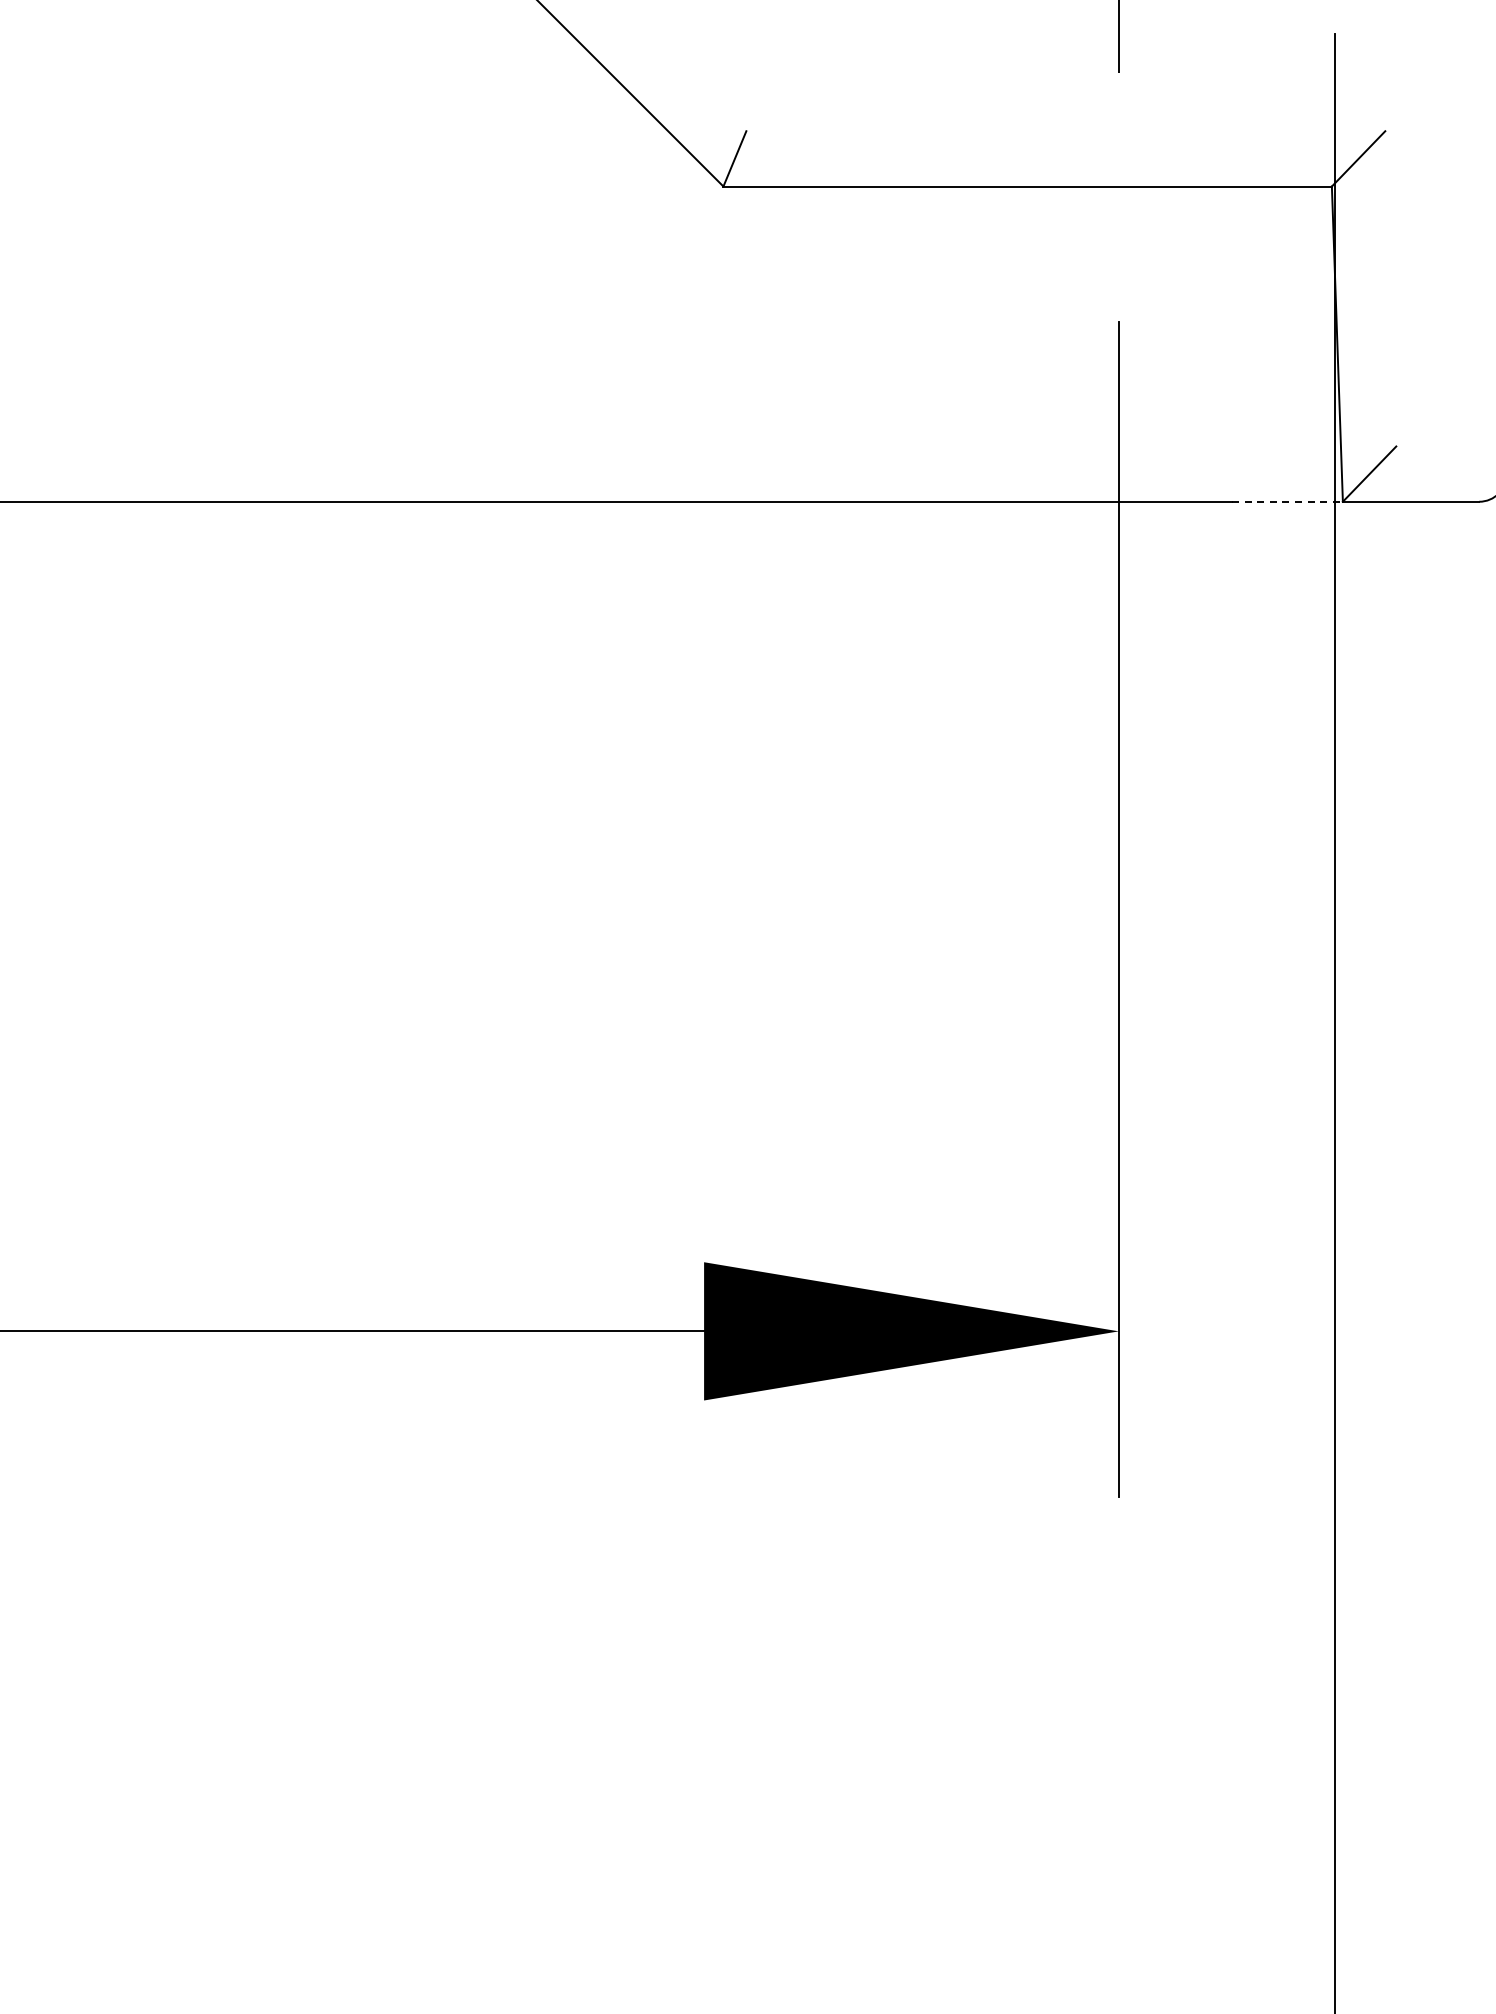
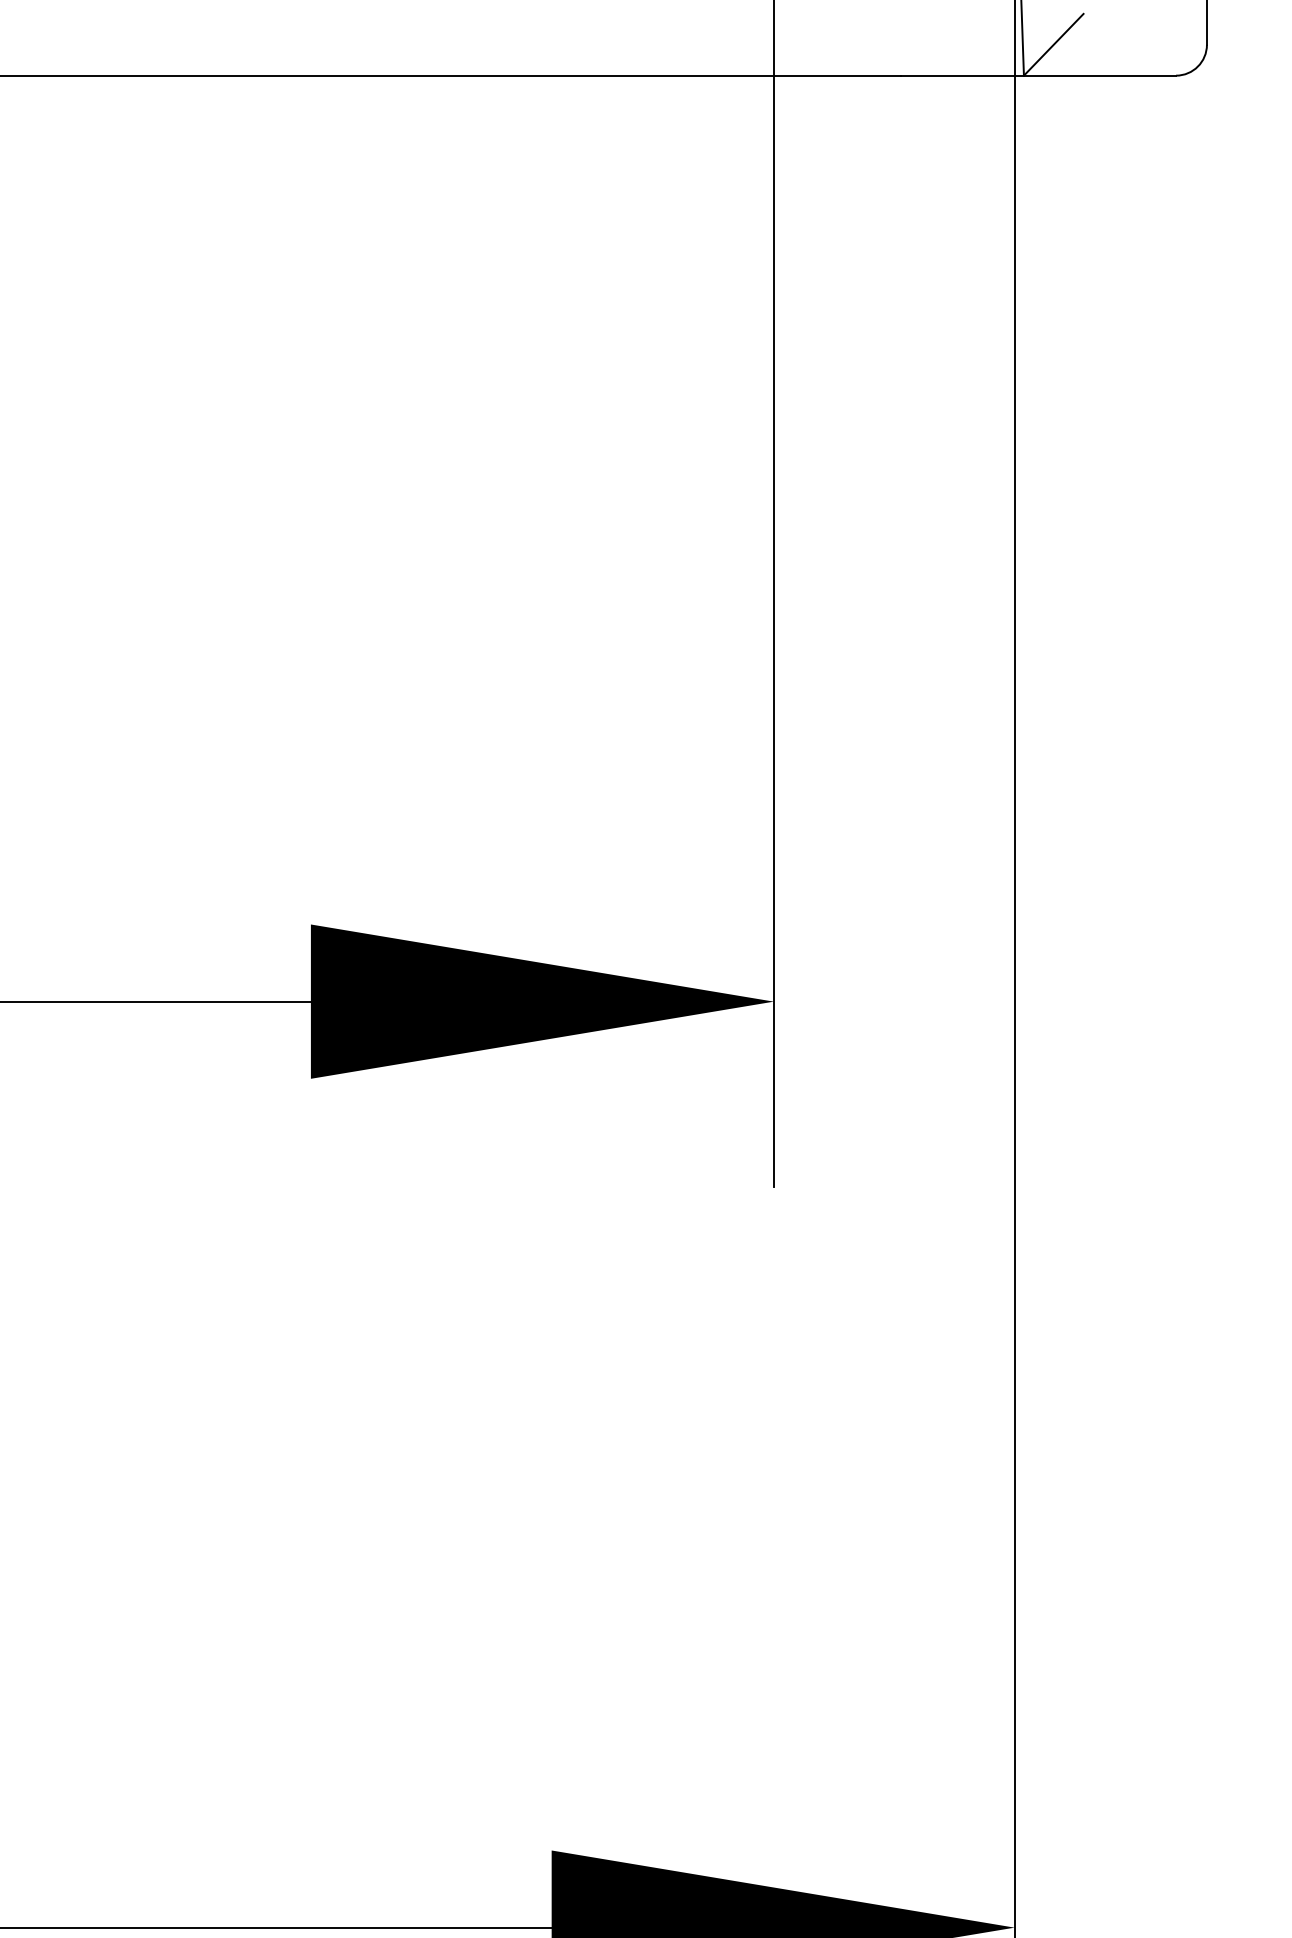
line: (1288, 501) -> (963, 75), dashed -> solid

